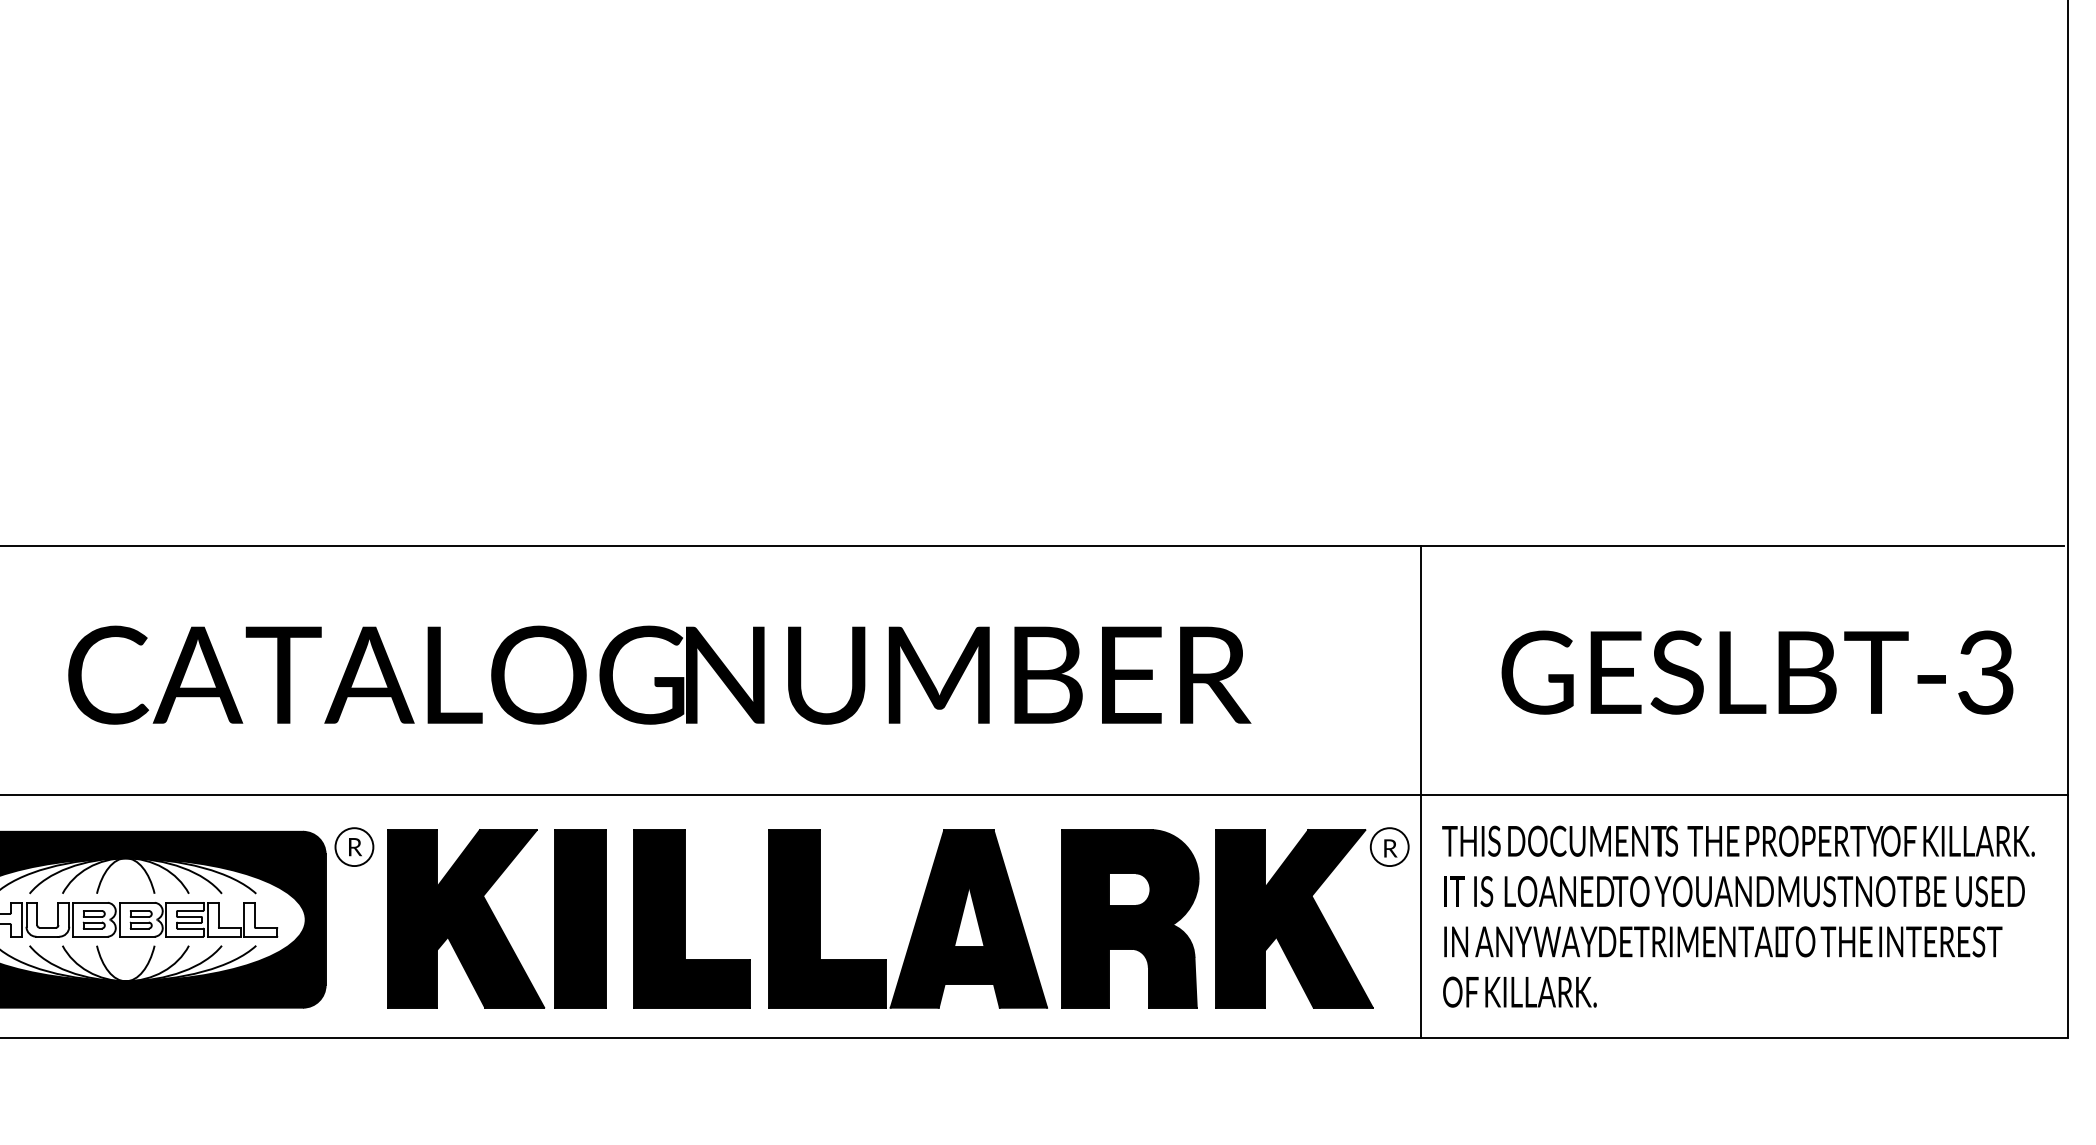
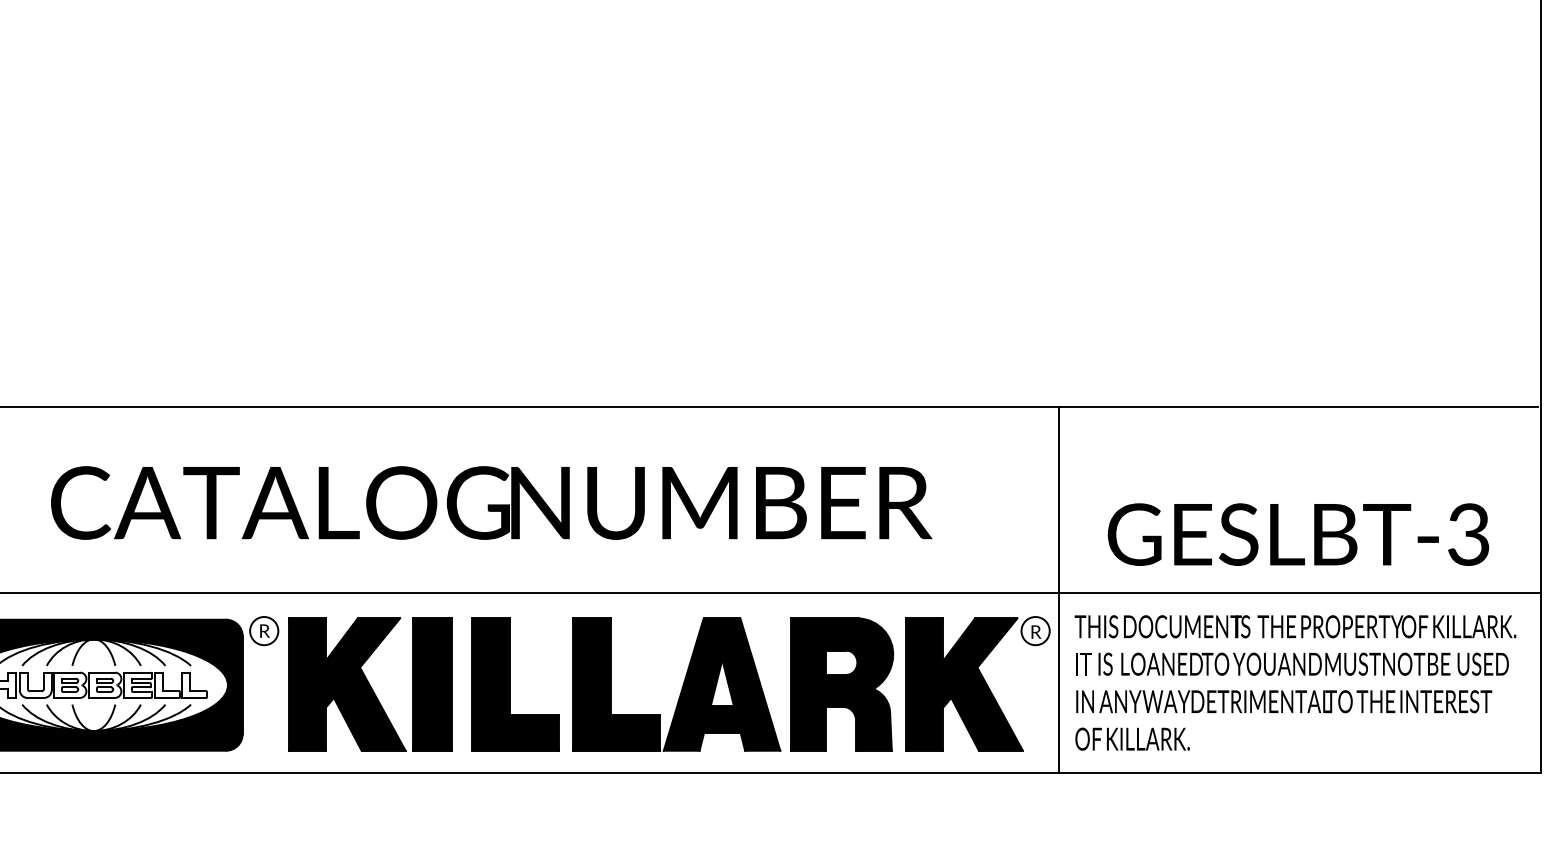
text: (1757, 672) -> (1298, 534), moved

